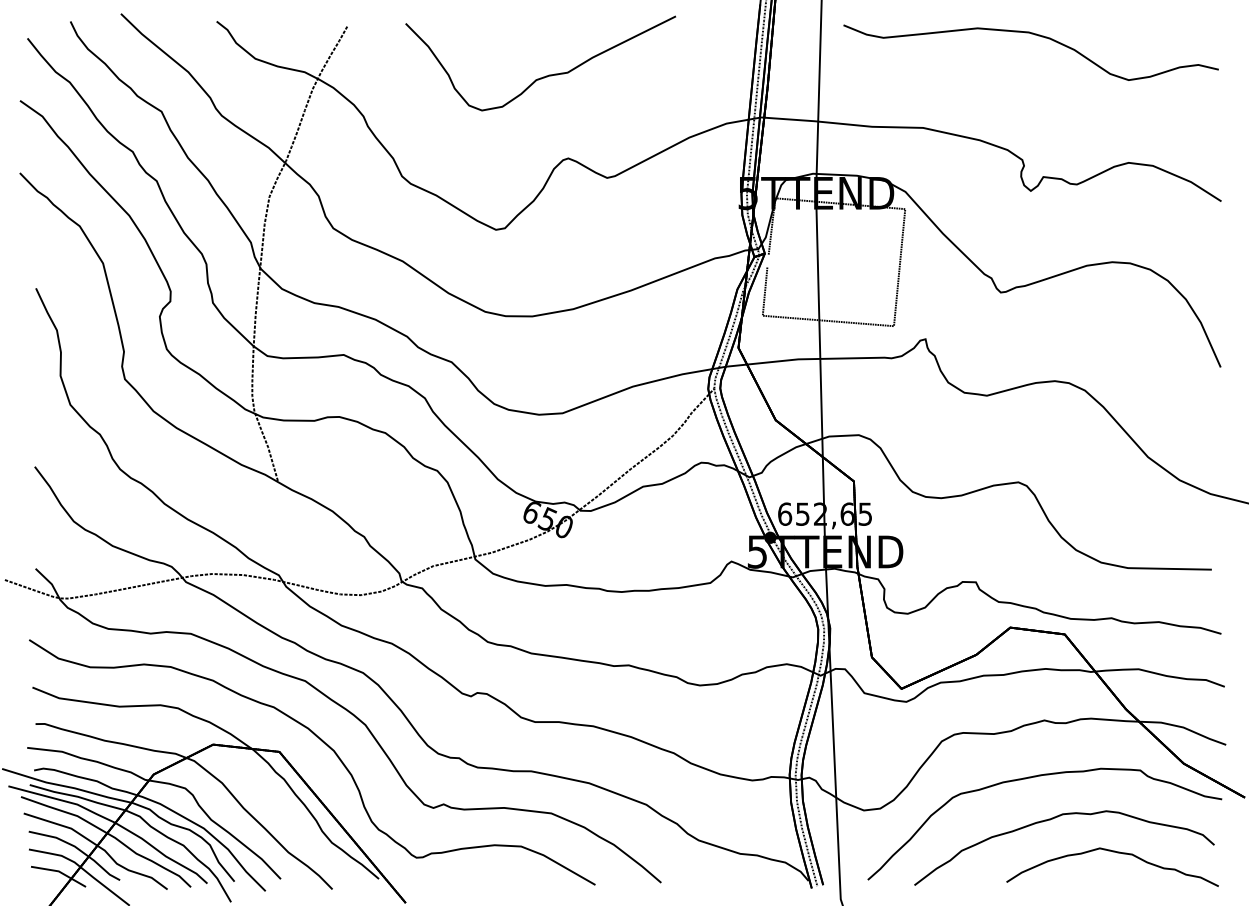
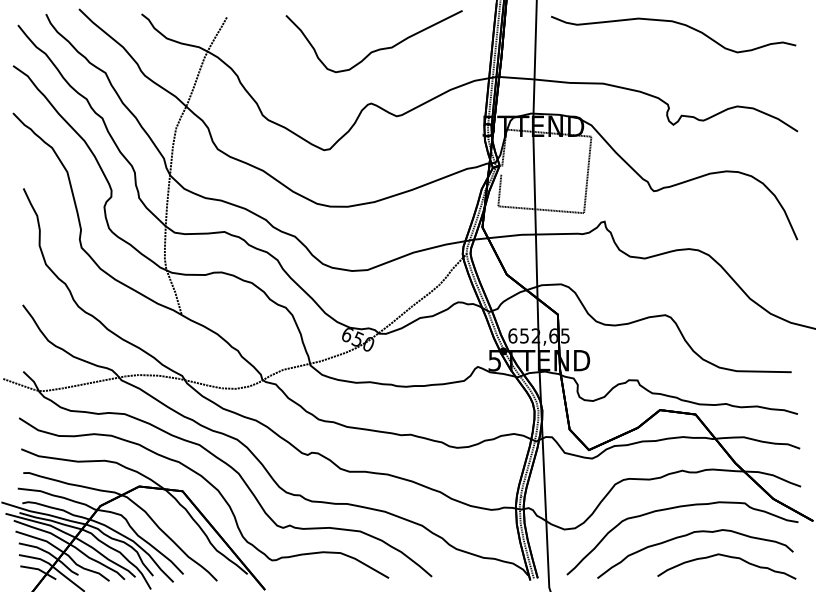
curve: (544, 75) -> (376, 49), moved

